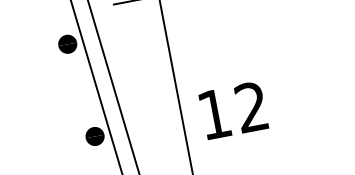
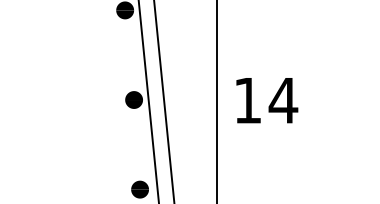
text: (251, 107) -> (283, 100), 12 -> 14

